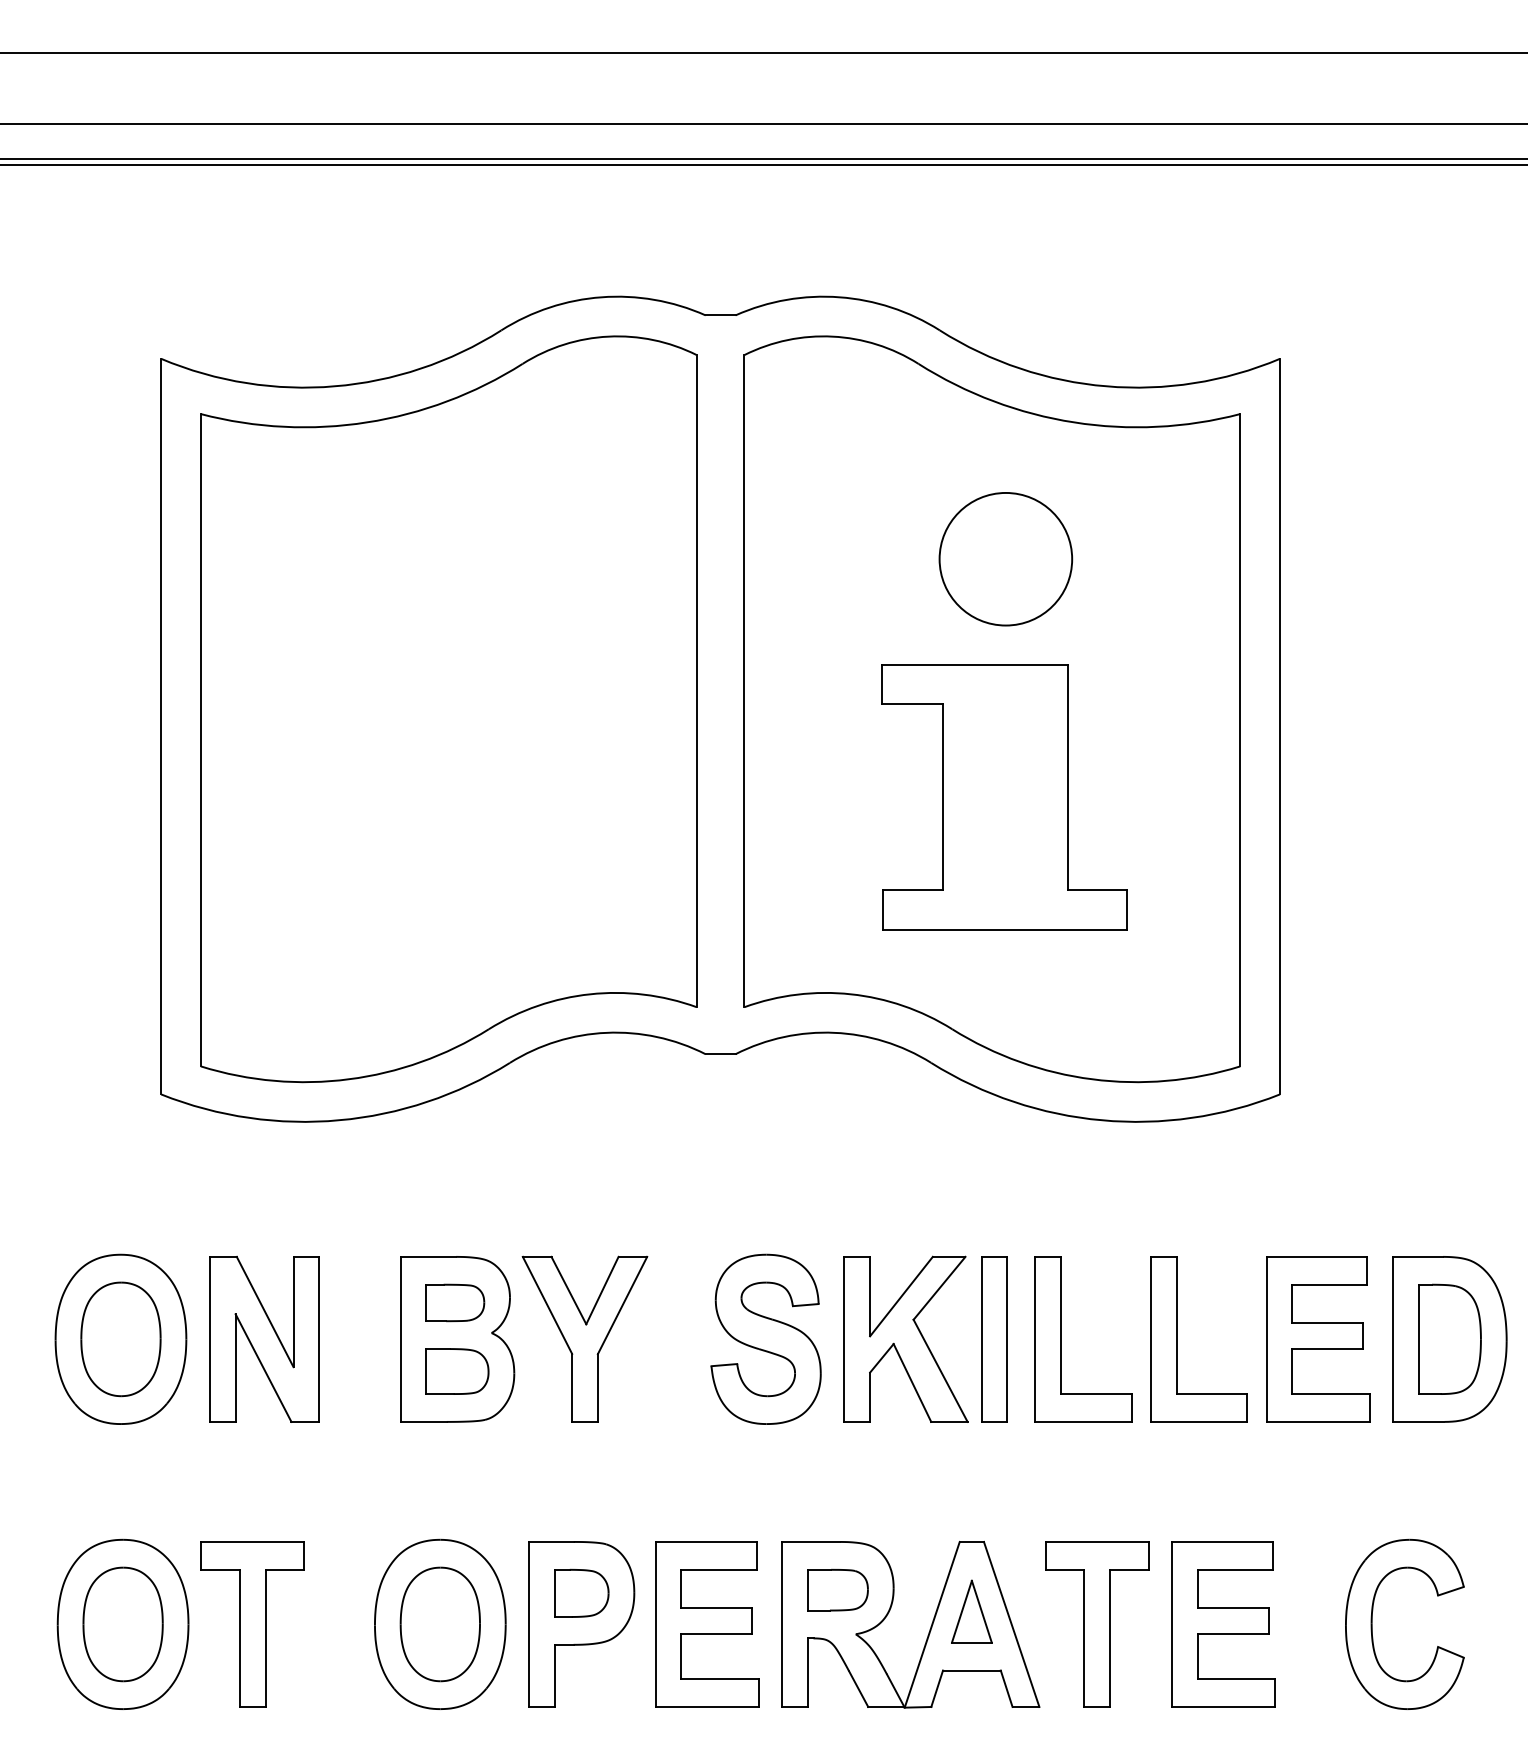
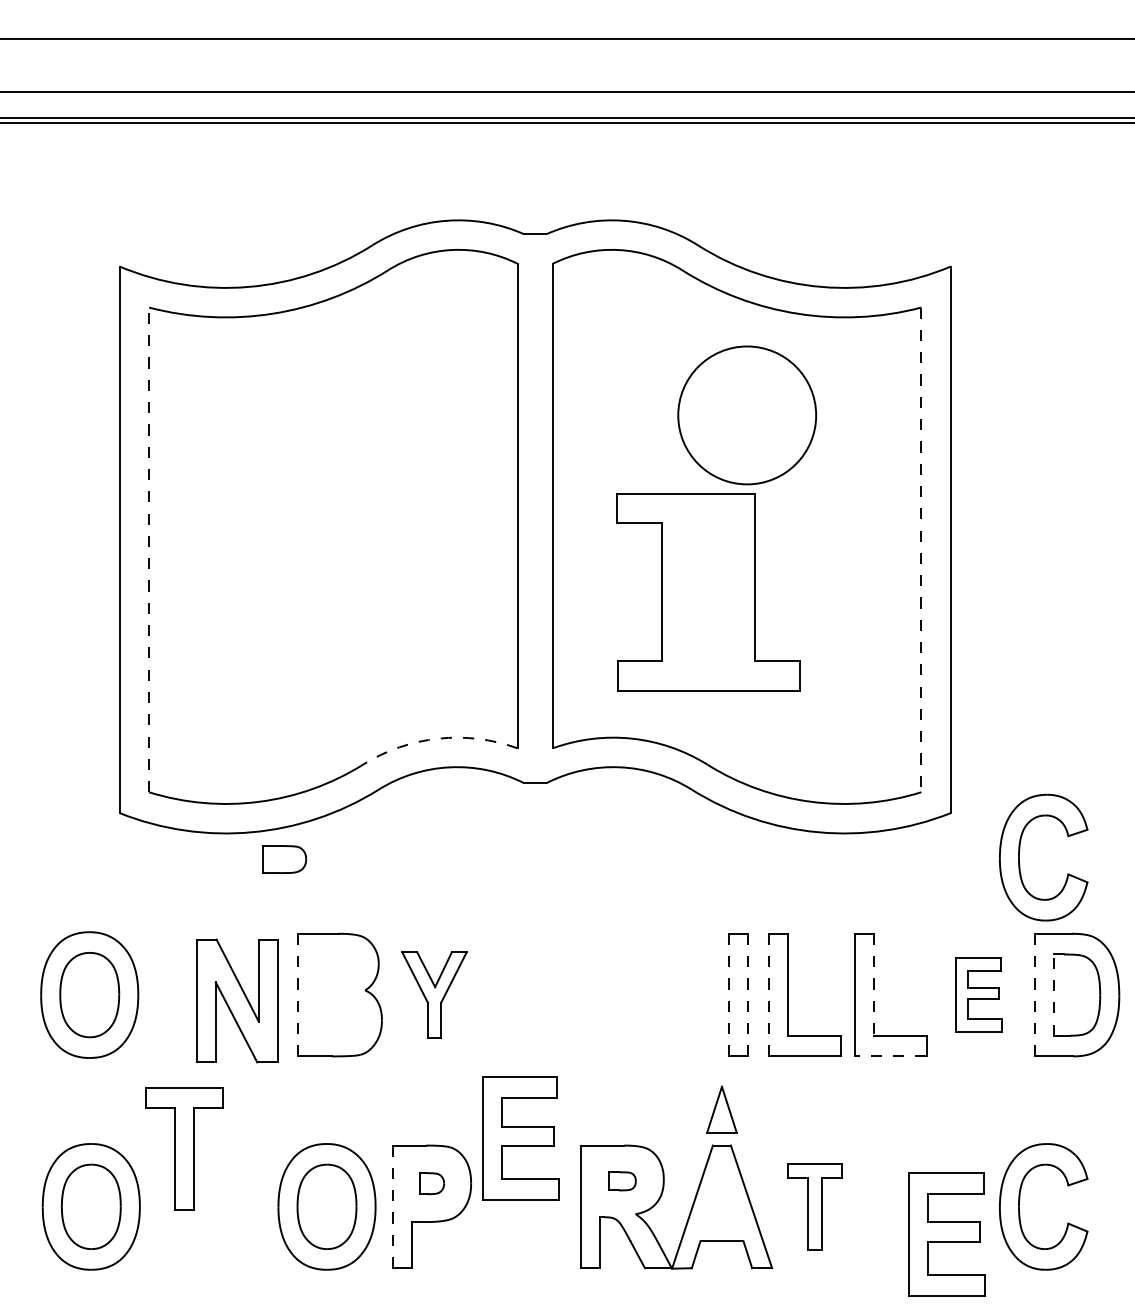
circle: (1005, 558) -> (746, 414), size x1.4
line: (200, 739) -> (148, 549), solid -> dashed
line: (1240, 740) -> (921, 550), solid -> dashed
part: (1004, 797) -> (708, 592), moved
arc: (590, 994) -> (438, 738), solid -> dashed
part: (1372, 1153) -> (1019, 856), added
part: (455, 1302) -> (284, 859), moved
line: (1176, 1325) -> (873, 984), solid -> dashed
part: (264, 1338) -> (237, 1000), moved
part: (584, 1338) -> (434, 994), size x0.7
part: (765, 1338) -> (568, 994), removed
part: (905, 1338) -> (672, 994), removed
line: (400, 1339) -> (297, 995), solid -> dashed
line: (981, 1339) -> (729, 995), solid -> dashed
line: (1007, 1339) -> (748, 995), solid -> dashed
line: (1035, 1339) -> (769, 995), solid -> dashed
part: (1318, 1339) -> (979, 995), size x0.6
line: (1393, 1339) -> (1035, 995), solid -> dashed
line: (1418, 1339) -> (1053, 995), solid -> dashed
part: (457, 1371) -> (339, 1018), removed
line: (1198, 1421) -> (890, 1056), solid -> dashed
part: (837, 1589) -> (622, 1180), size x0.6
part: (581, 1592) -> (431, 1183), size x0.6
part: (971, 1611) -> (721, 1109), moved
part: (252, 1624) -> (184, 1148), moved
line: (529, 1624) -> (393, 1206), solid -> dashed
part: (707, 1624) -> (521, 1138), moved
part: (1097, 1624) -> (815, 1206), size x0.7
part: (1223, 1624) -> (946, 1234), moved

